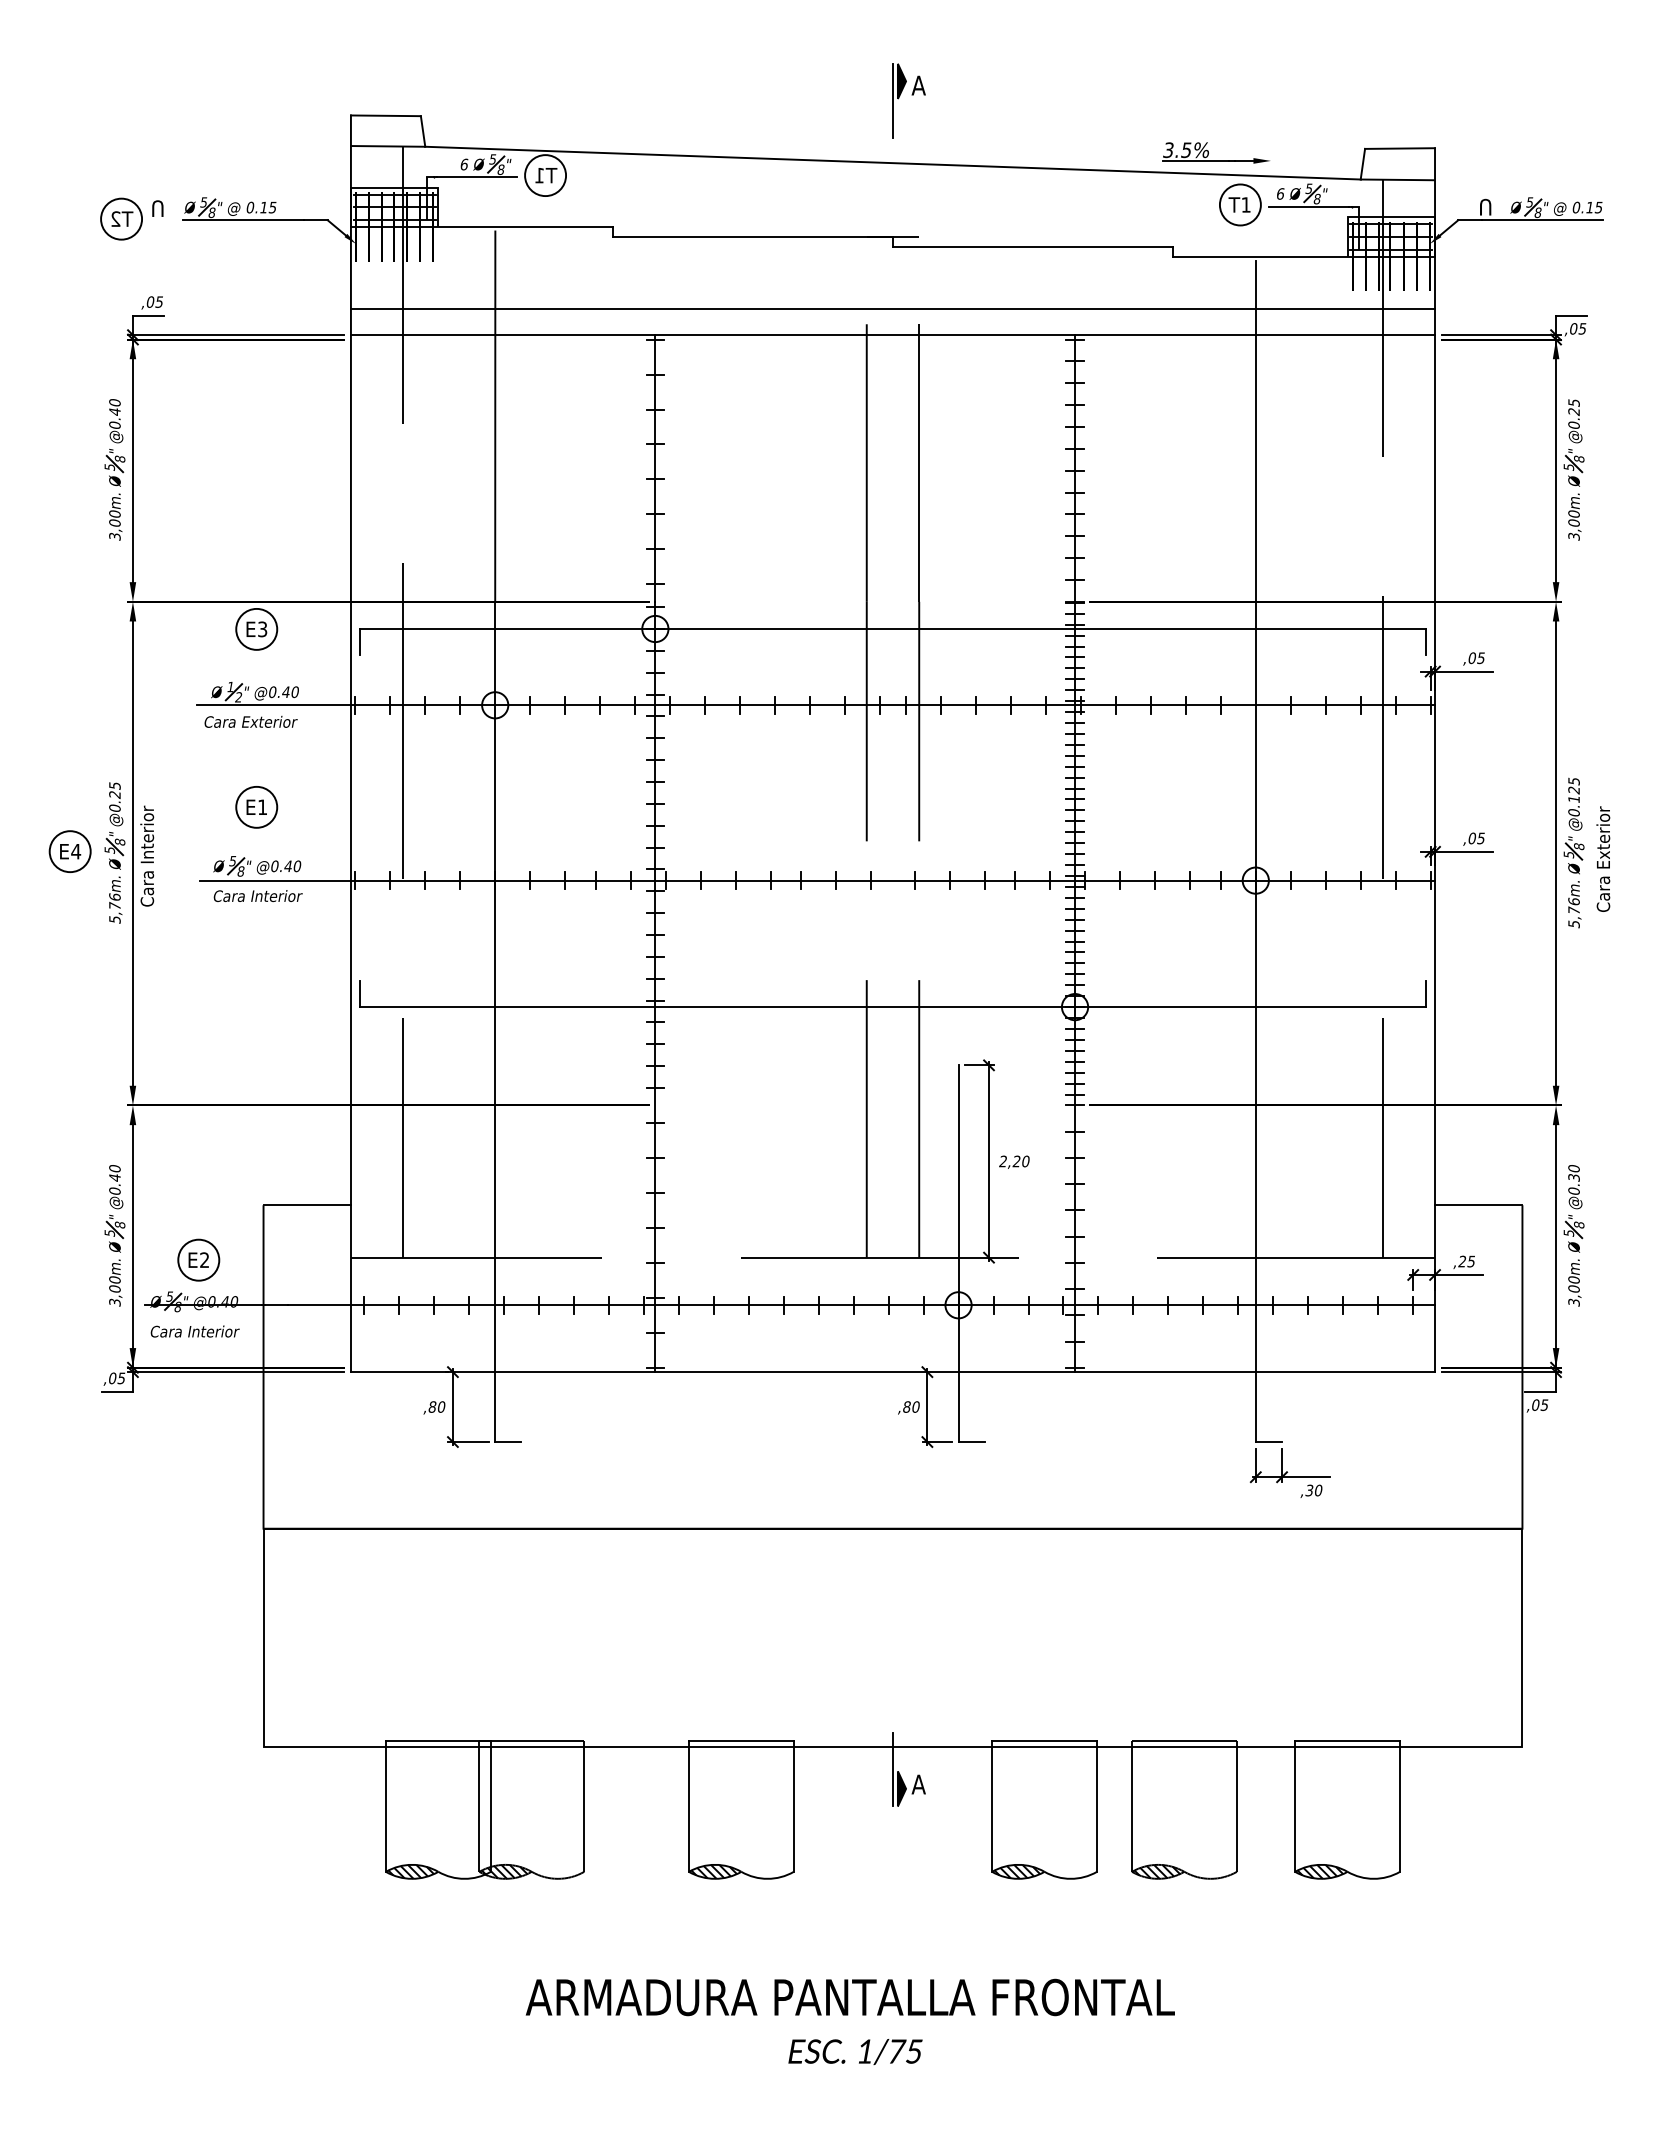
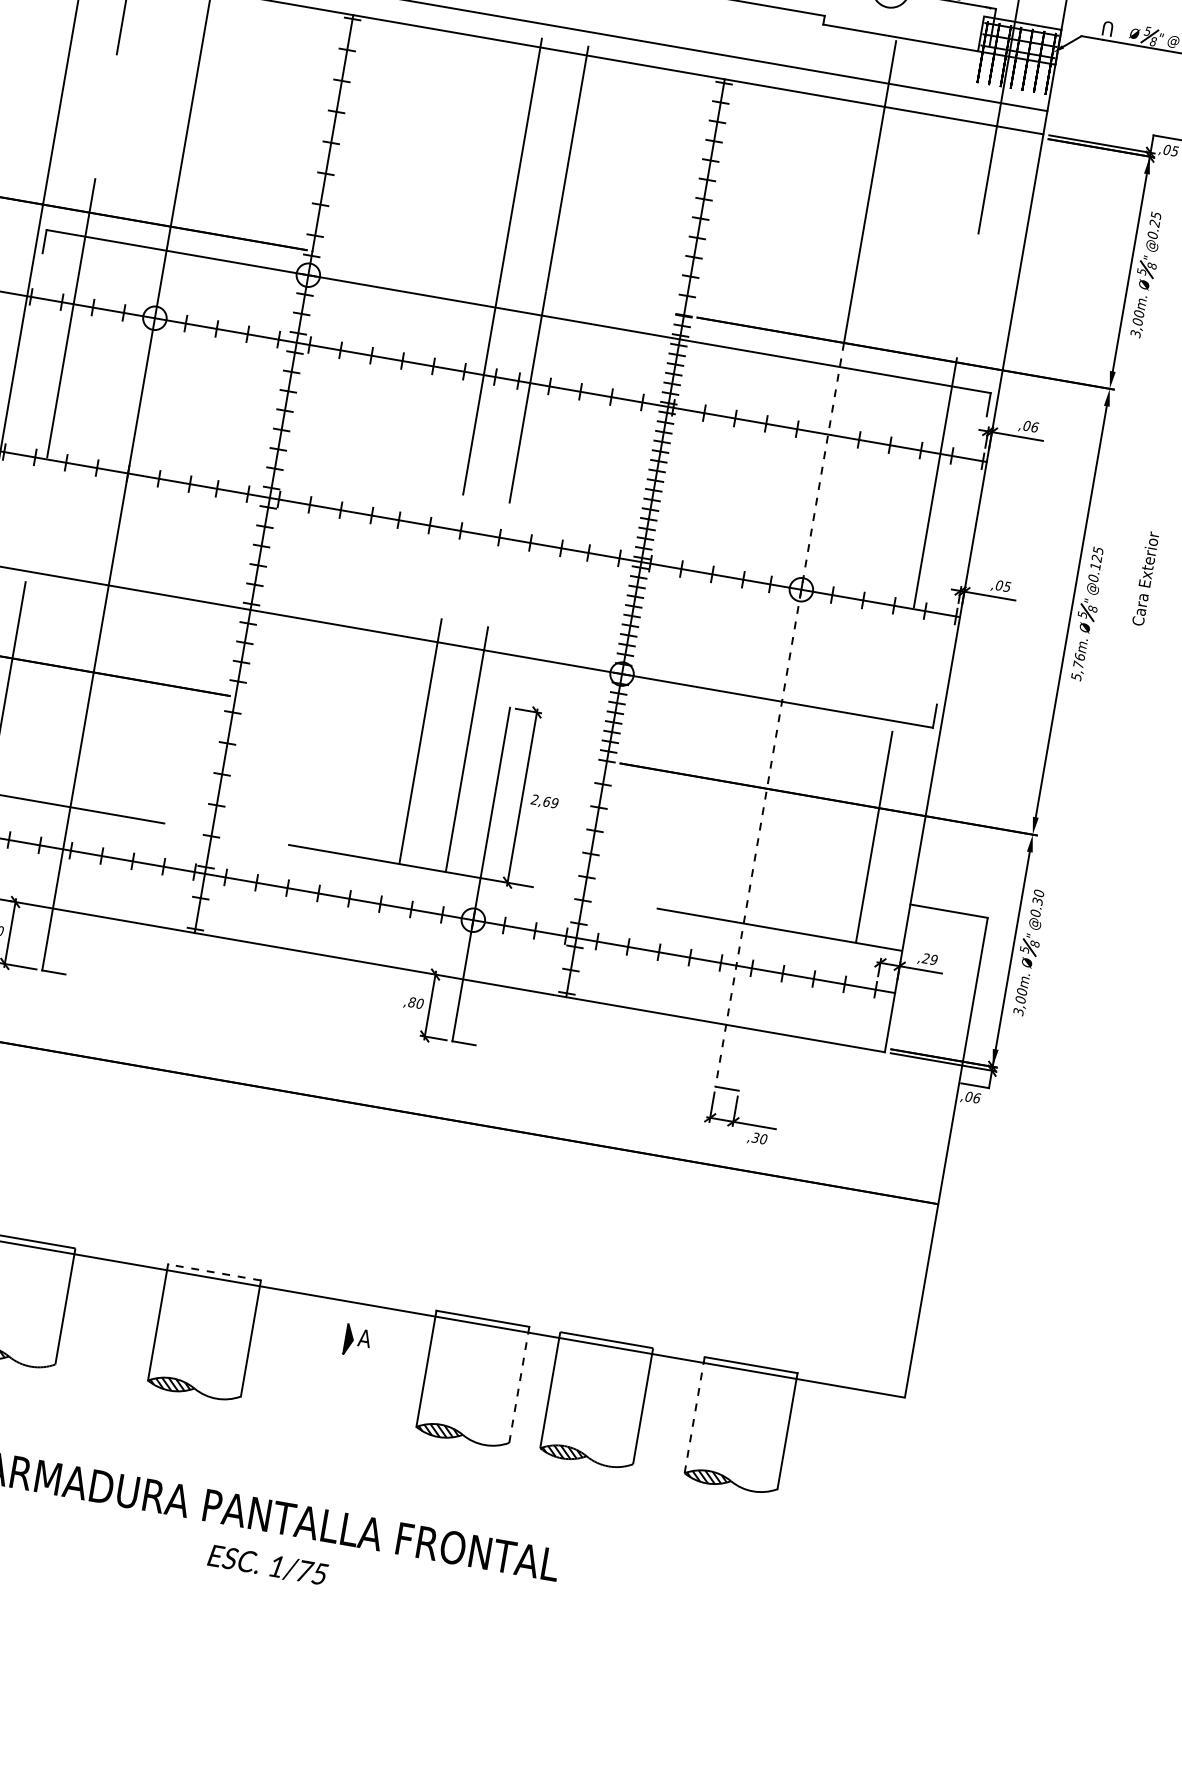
text: (1481, 658) -> (1035, 427), ,05 -> ,06
text: (1603, 858) -> (1145, 578), moved
line: (1255, 1022) -> (779, 715), solid -> dashed
text: (1020, 1161) -> (550, 802), 2,20 -> 2,69
text: (1471, 1261) -> (934, 959), ,25 -> ,29
text: (1544, 1404) -> (976, 1097), ,05 -> ,06
line: (740, 1740) -> (213, 1272), solid -> dashed
line: (892, 1769) -> (343, 1321), removed
line: (1097, 1806) -> (519, 1385), solid -> dashed
line: (1295, 1806) -> (694, 1415), solid -> dashed

